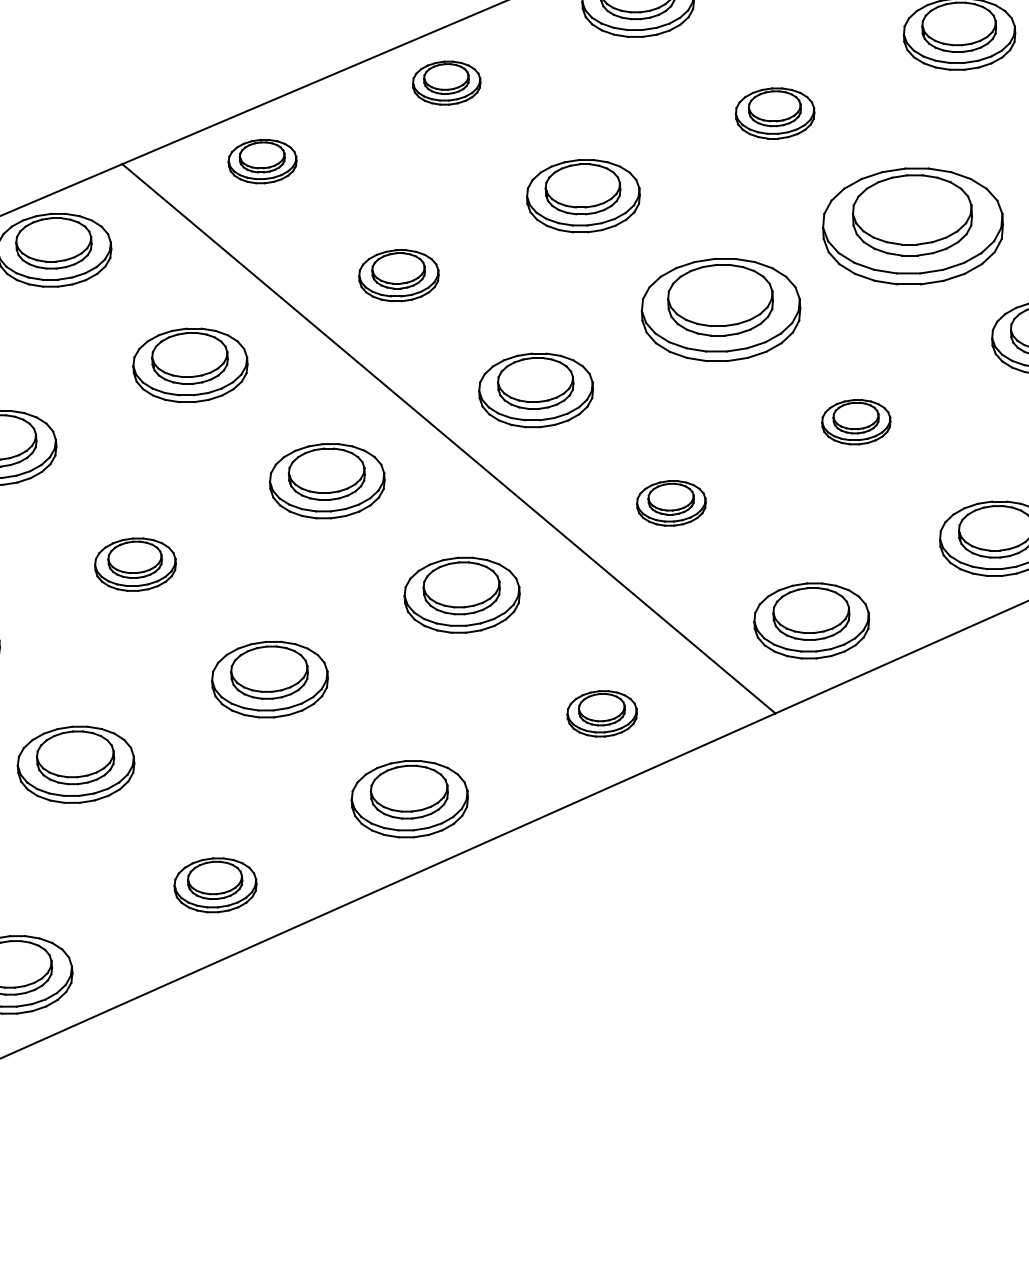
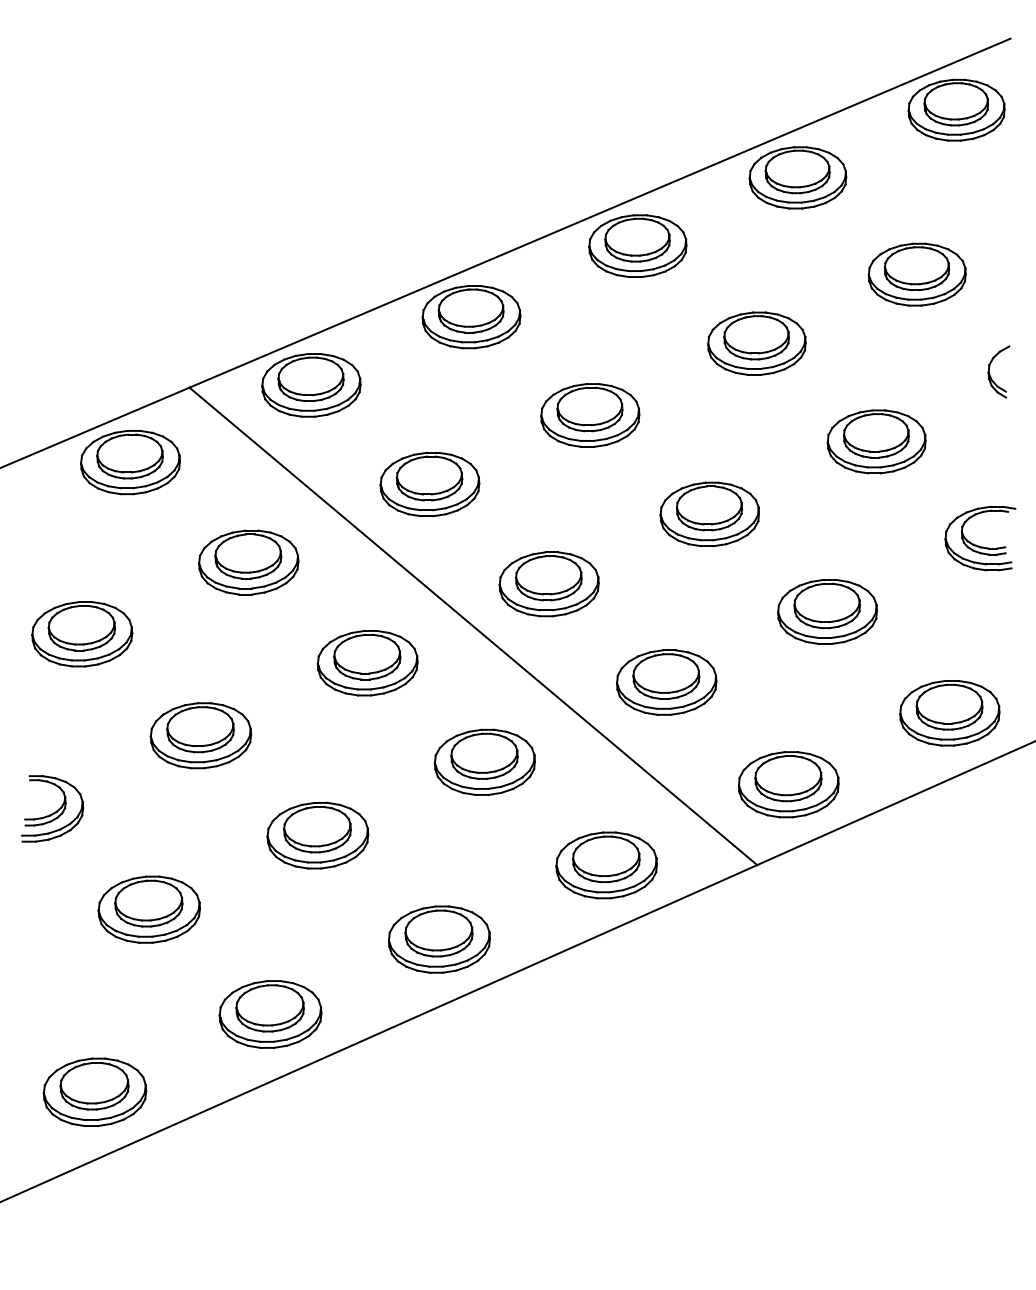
part: (446, 83) -> (471, 317), size x1.67
part: (774, 113) -> (756, 343), size x1.43
part: (262, 161) -> (311, 385), size x1.67
part: (912, 226) -> (876, 441), size x0.62
part: (398, 275) -> (429, 484), size x1.43
part: (720, 310) -> (709, 514), size x0.71
part: (856, 421) -> (827, 611), size x1.67
part: (671, 503) -> (666, 682), size x1.67
part: (134, 564) -> (200, 735), size x1.43
part: (602, 713) -> (606, 865), size x1.67
part: (215, 885) -> (270, 1014), size x1.43

